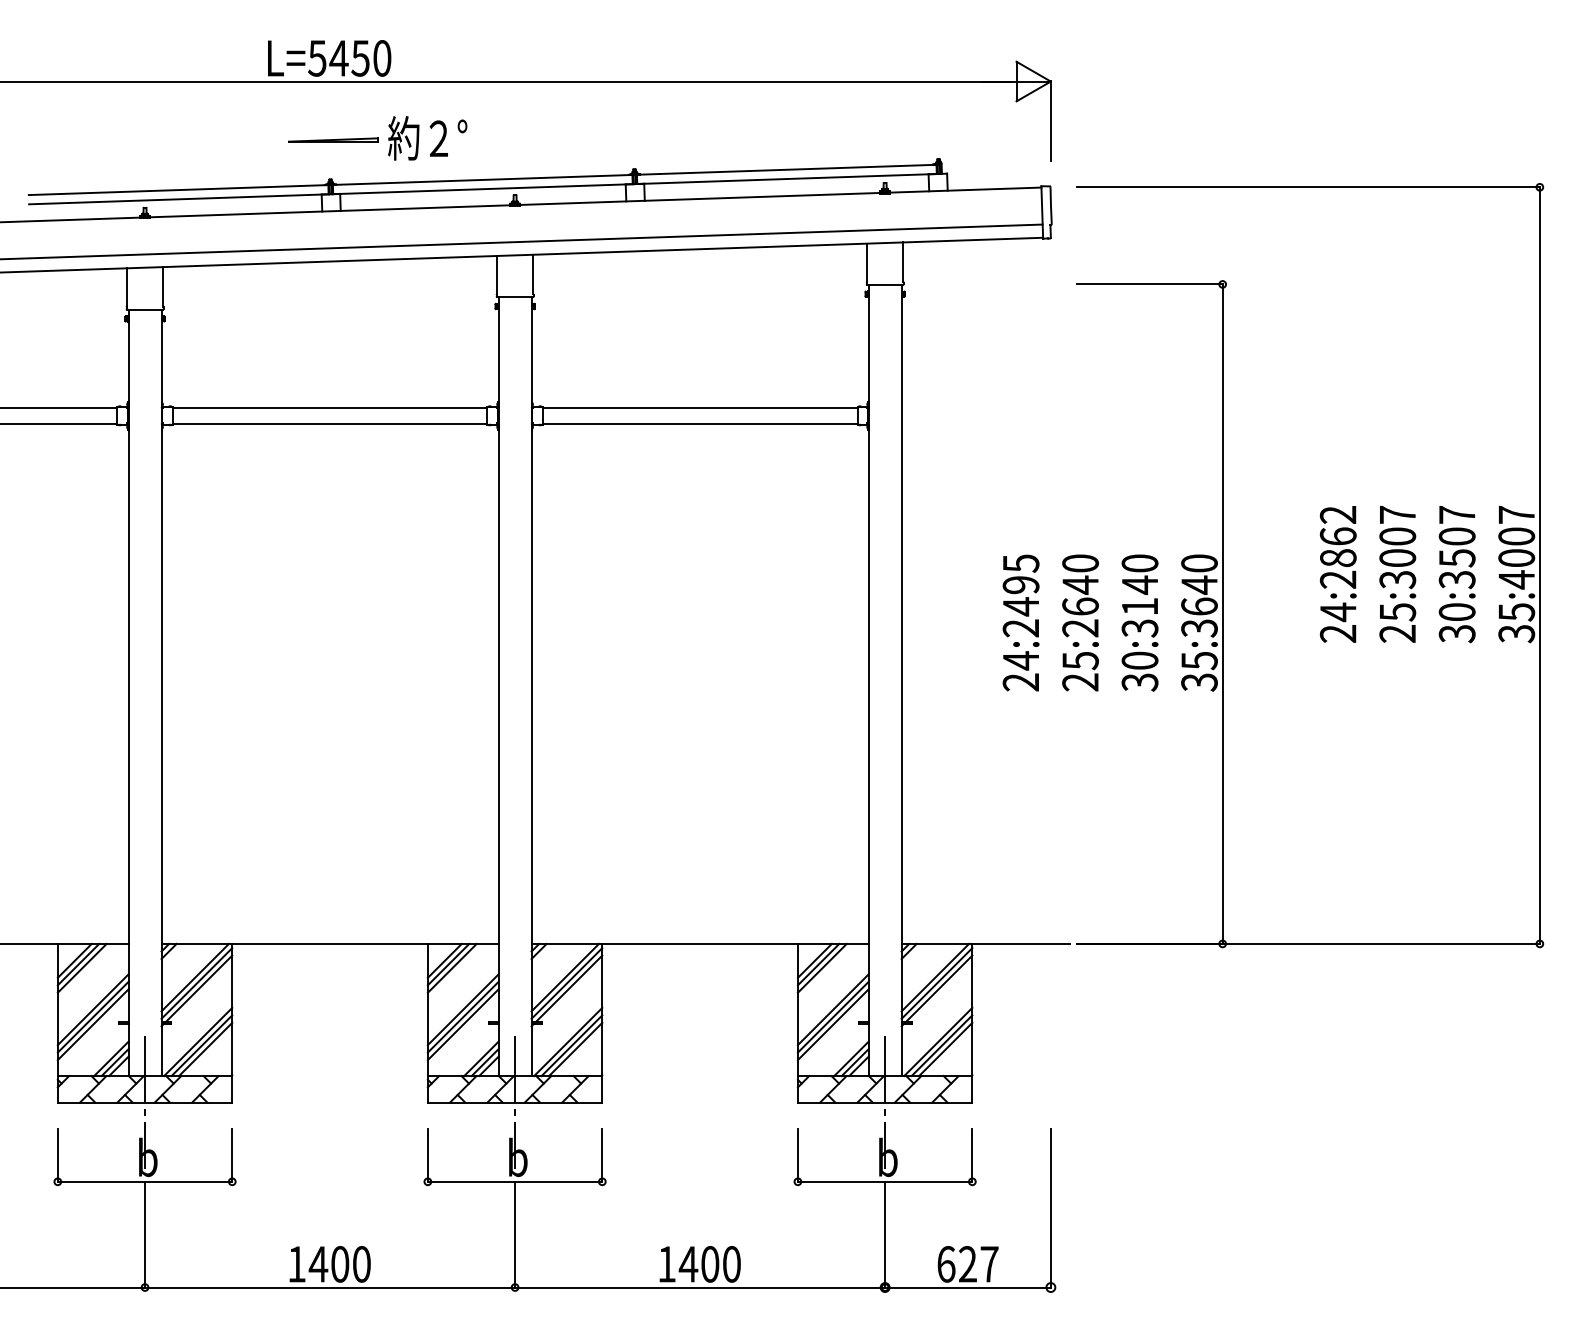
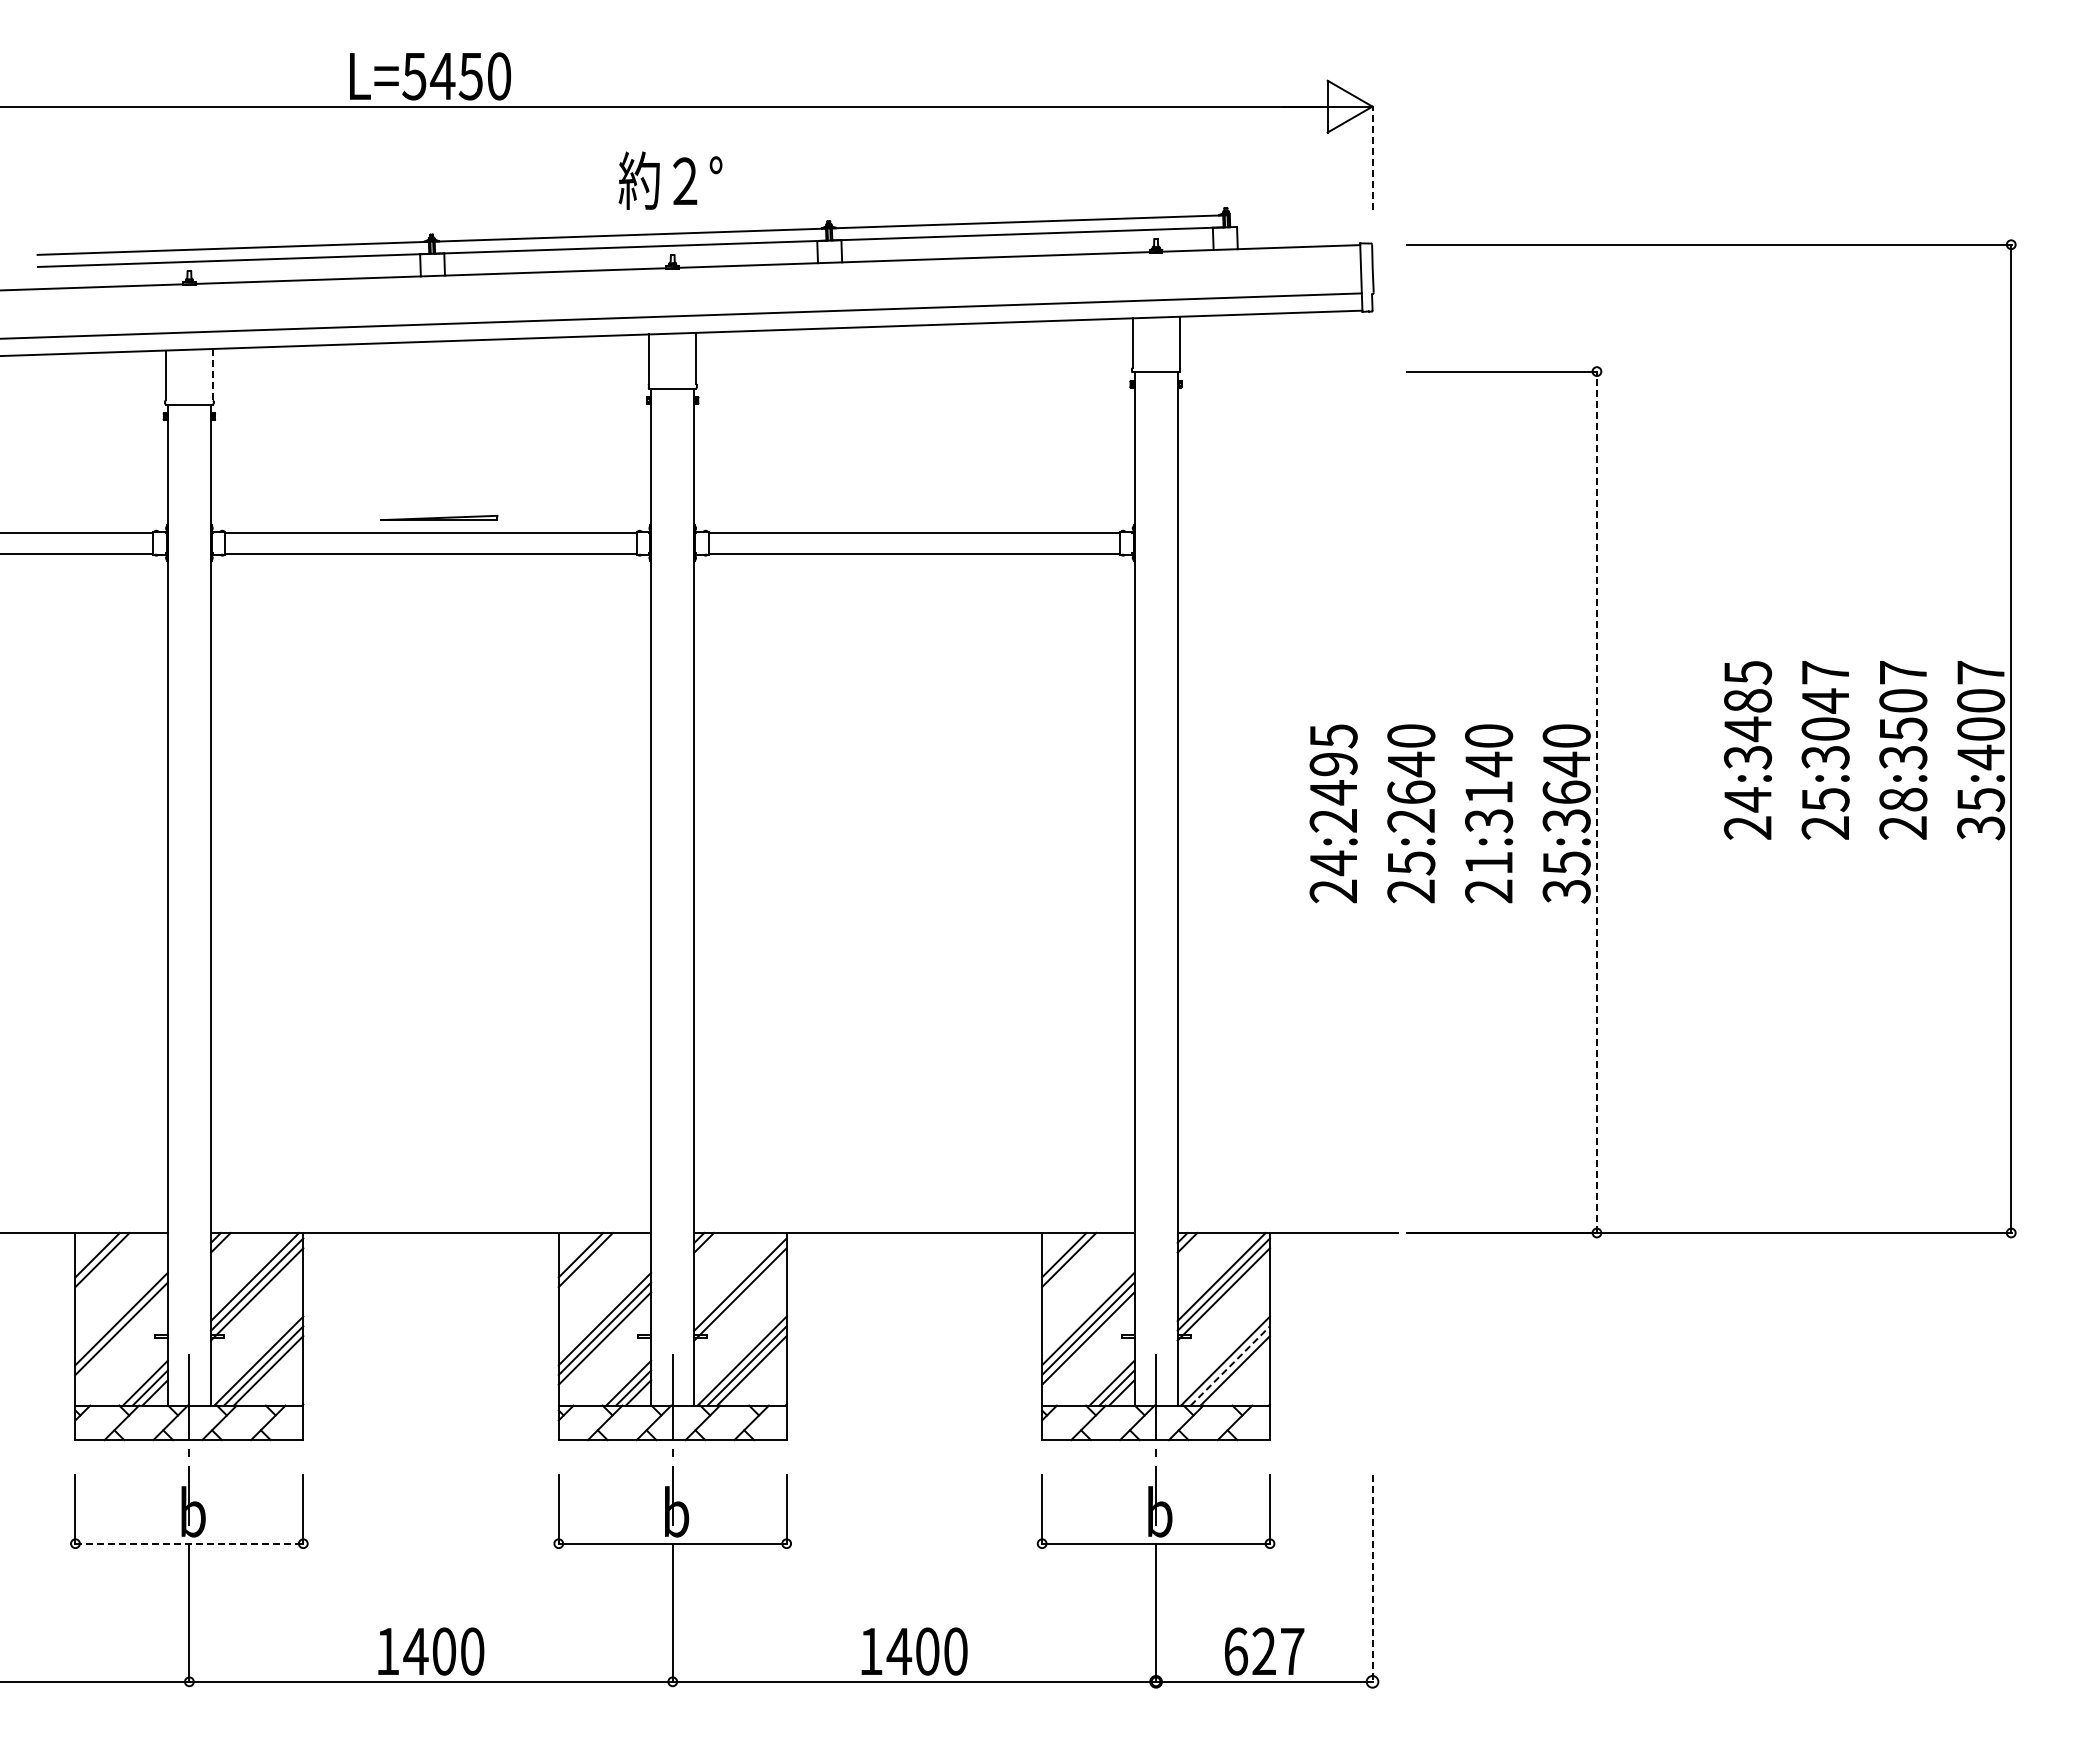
line: (1050, 121) -> (1372, 158), solid -> dashed
text: (427, 138) -> (670, 180), moved
part: (333, 139) -> (439, 517), moved
line: (162, 286) -> (212, 374), solid -> dashed
text: (1397, 536) -> (1825, 700), 25:3007 -> 25:3047
text: (1337, 547) -> (1747, 715), 24:2862 -> 24:3485
line: (1222, 614) -> (1596, 802), solid -> dashed
text: (1457, 623) -> (1903, 814), 30:3507 -> 28:3507
text: (1140, 671) -> (1489, 877), 30:3140 -> 21:3140
line: (82, 968) -> (107, 1264), removed
line: (452, 968) -> (590, 1264), removed
line: (822, 968) -> (1074, 1264), removed
line: (565, 977) -> (738, 1277), removed
line: (93, 1024) -> (121, 1338), removed
line: (942, 1045) -> (1230, 1365), solid -> dashed
line: (145, 1181) -> (189, 1543), solid -> dashed
line: (1050, 1208) -> (1372, 1578), solid -> dashed

